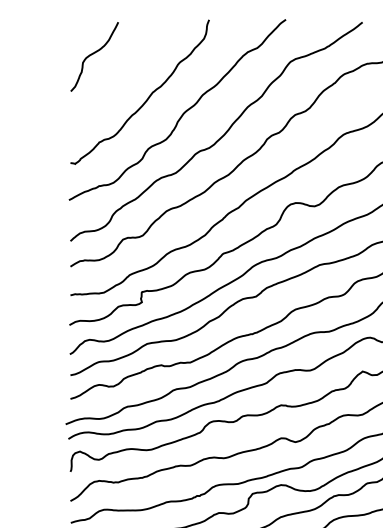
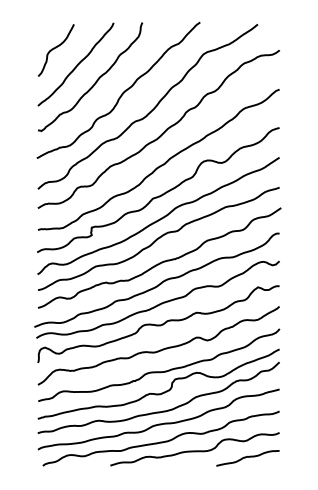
curve: (121, 75) -> (76, 64), added

